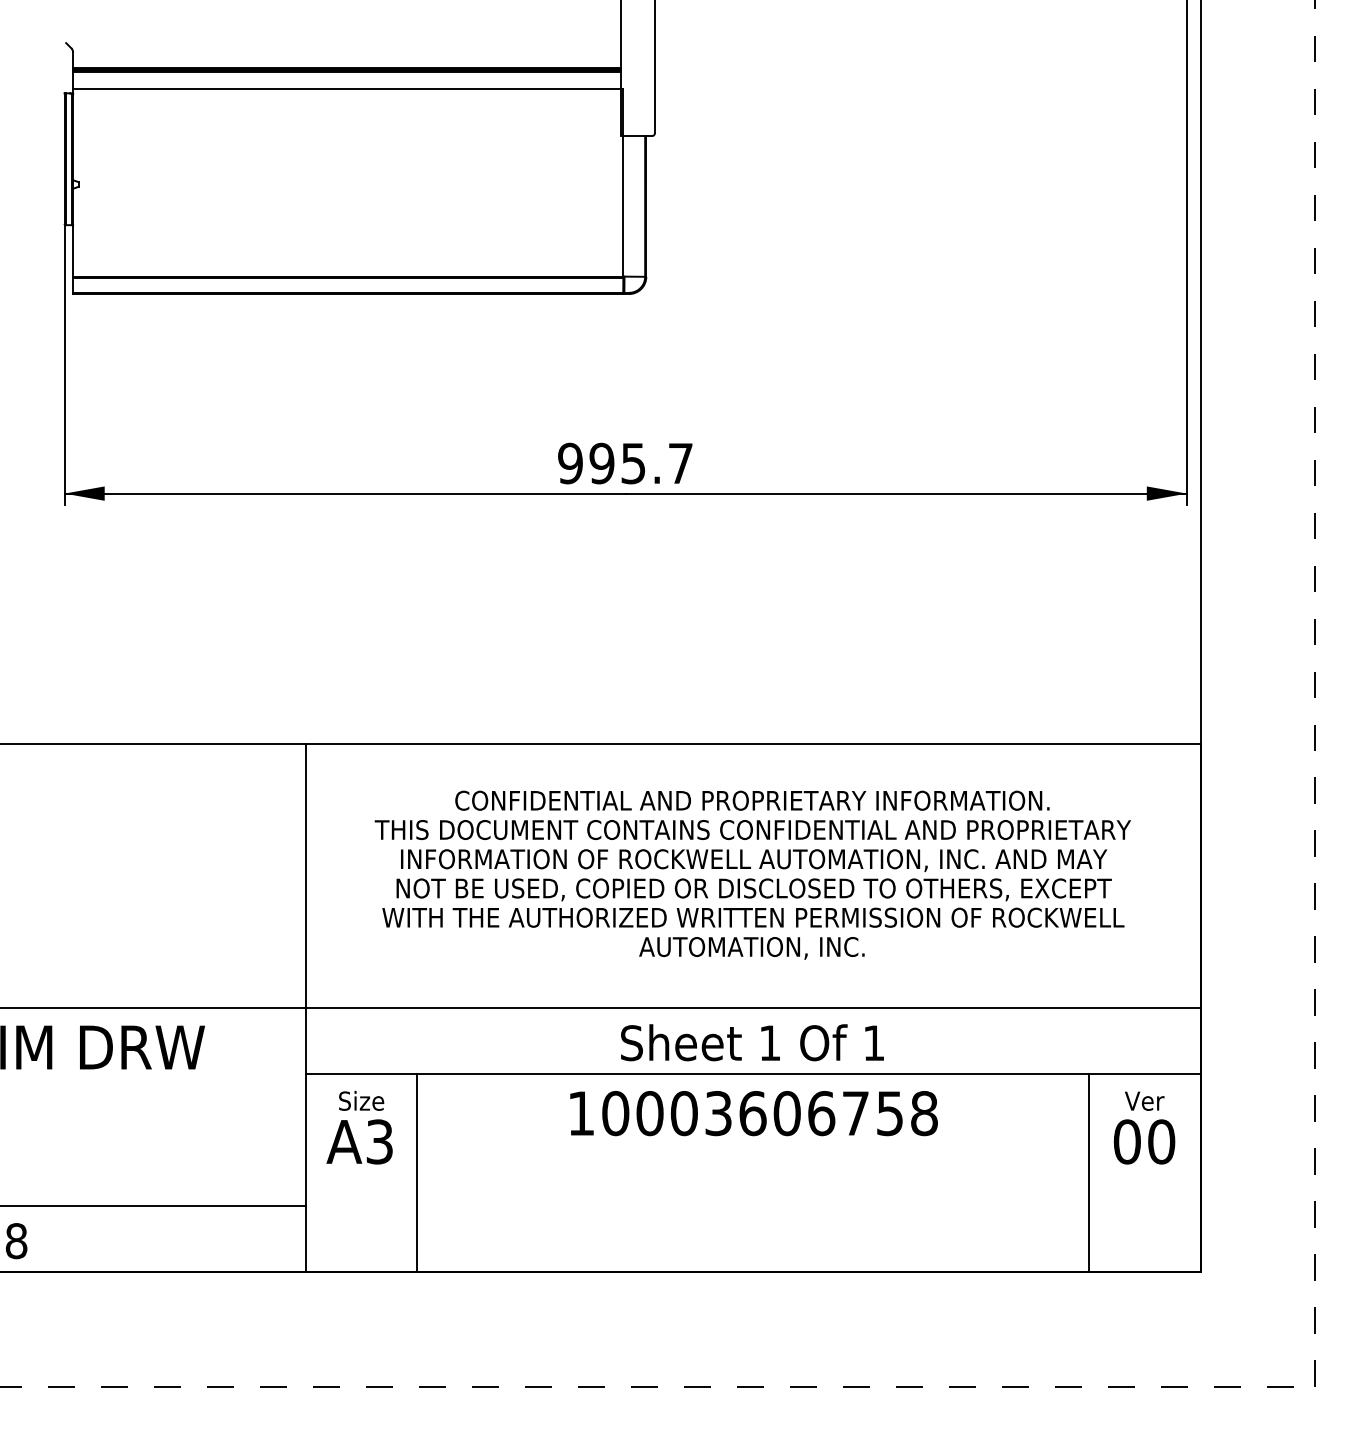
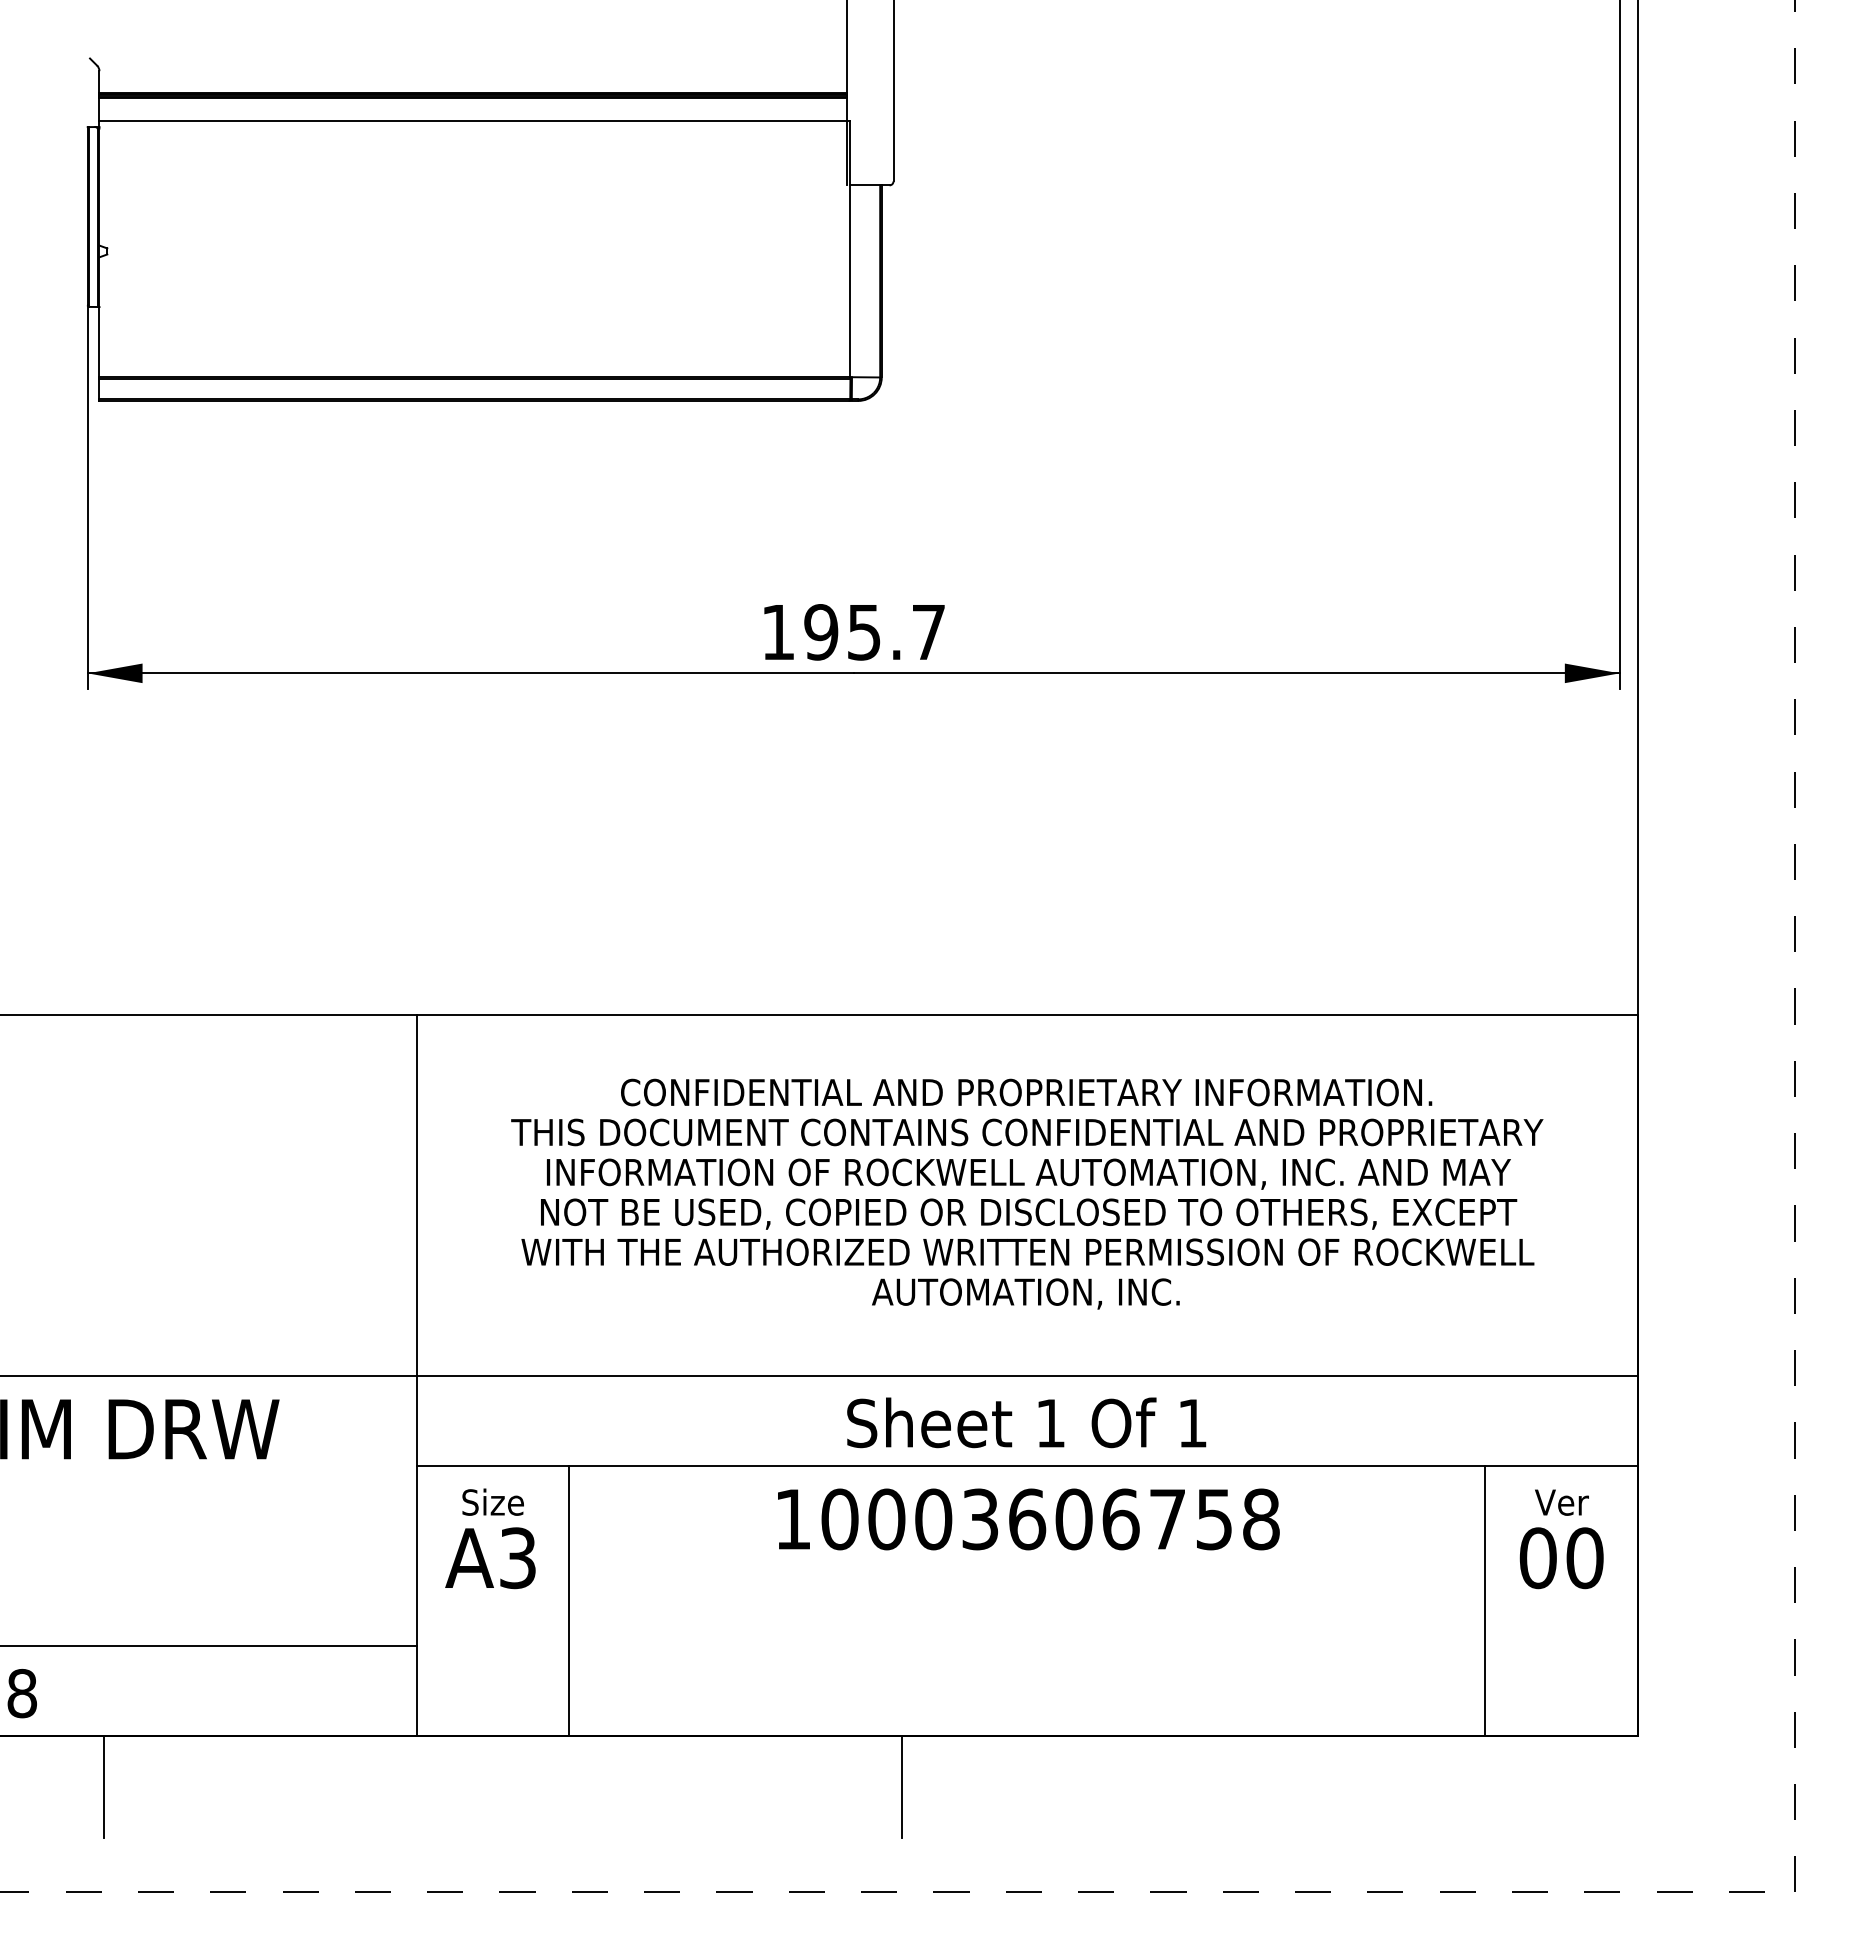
text: (570, 463) -> (778, 632), 995.7 -> 195.7
line: (76, 1309) -> (104, 1786), added
line: (661, 1309) -> (902, 1786), added

